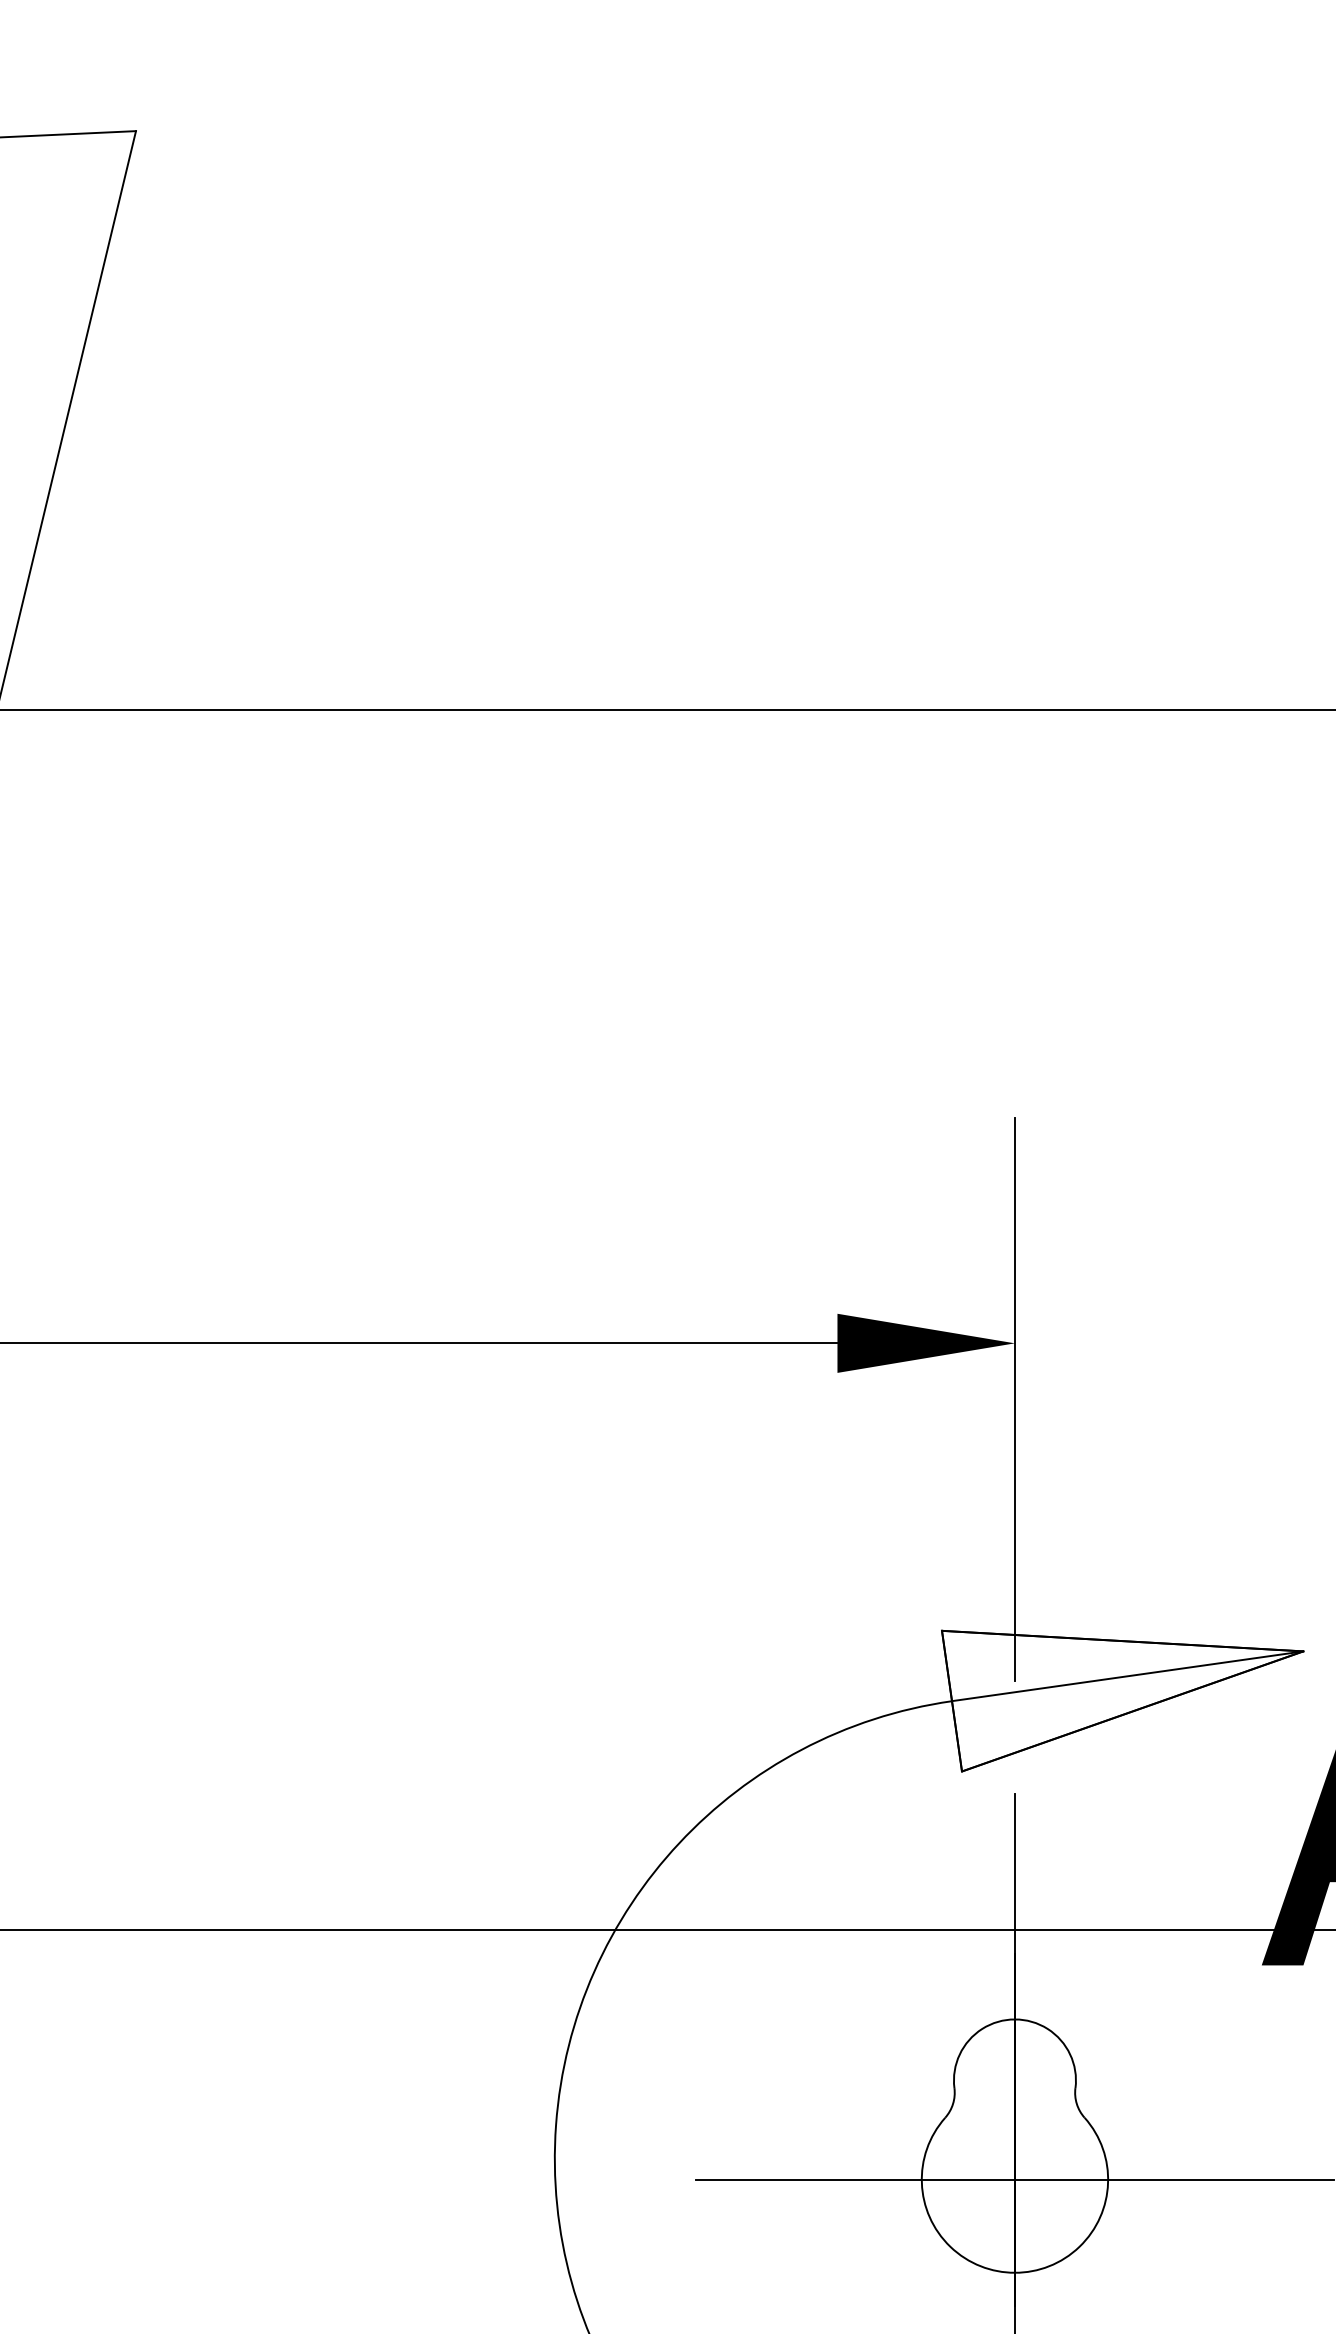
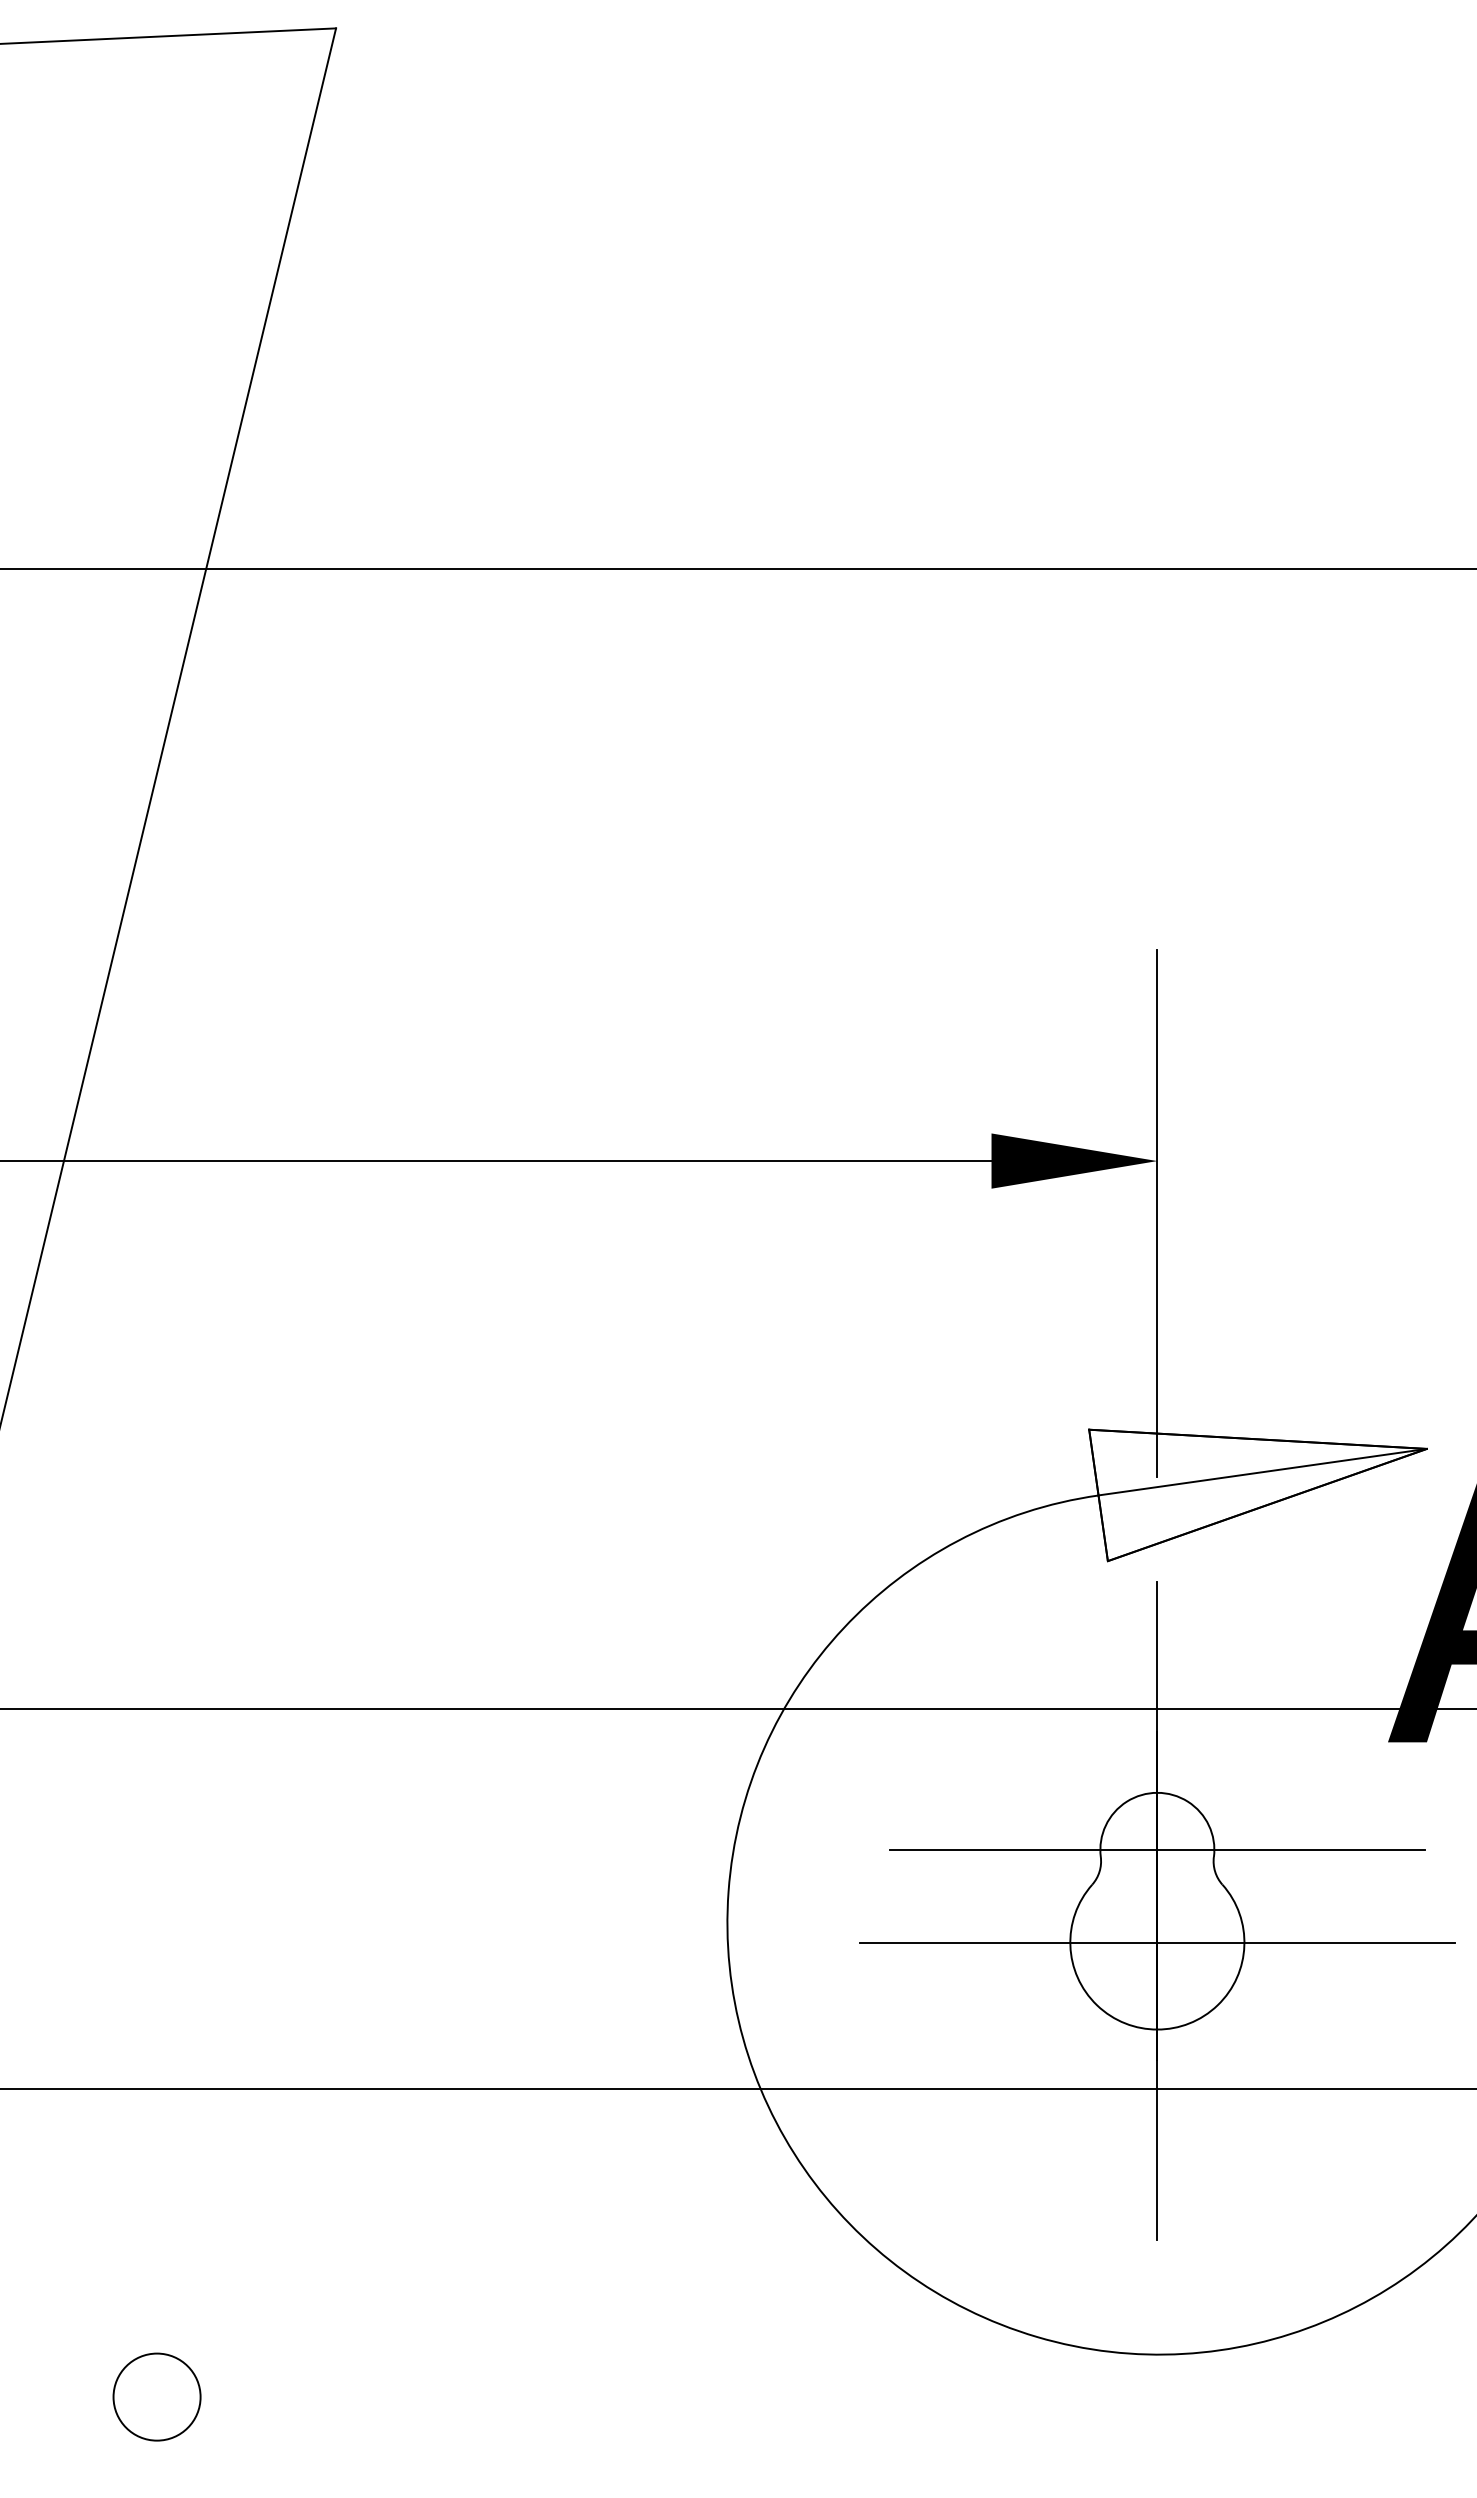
line: (1015, 2080) -> (1157, 1849), added

